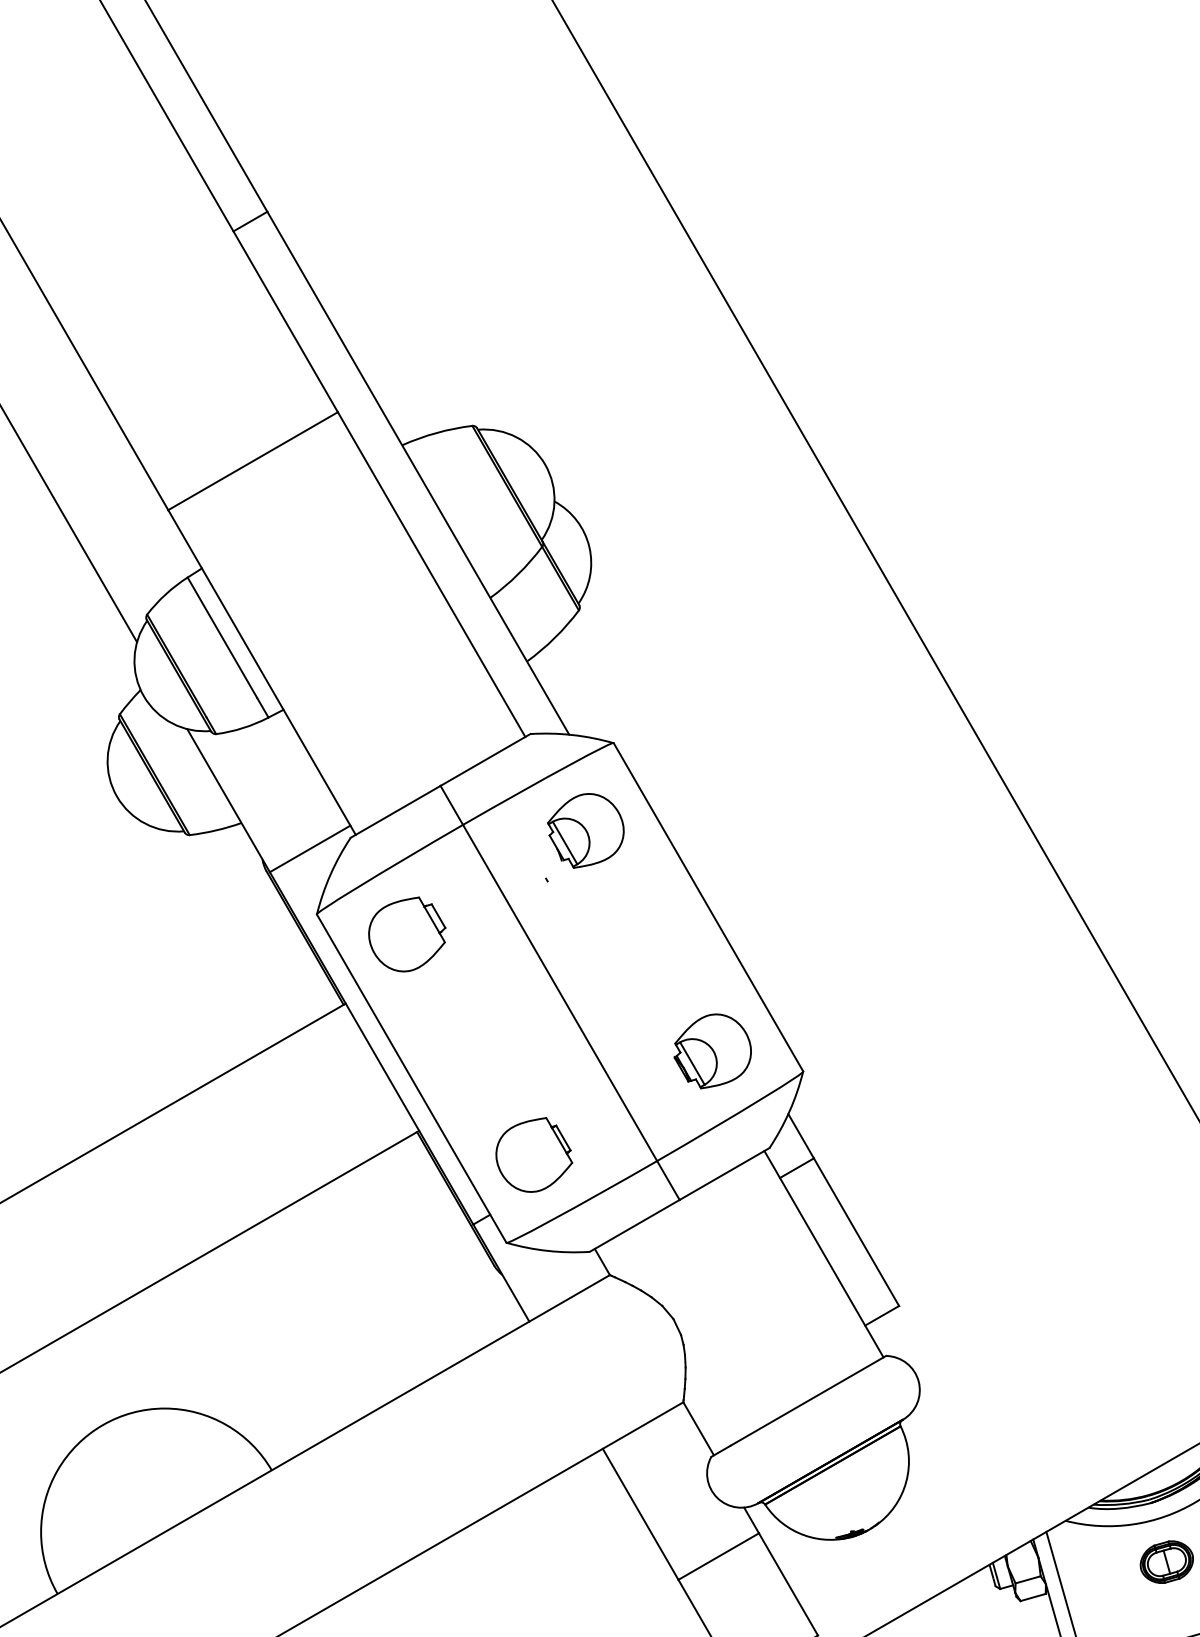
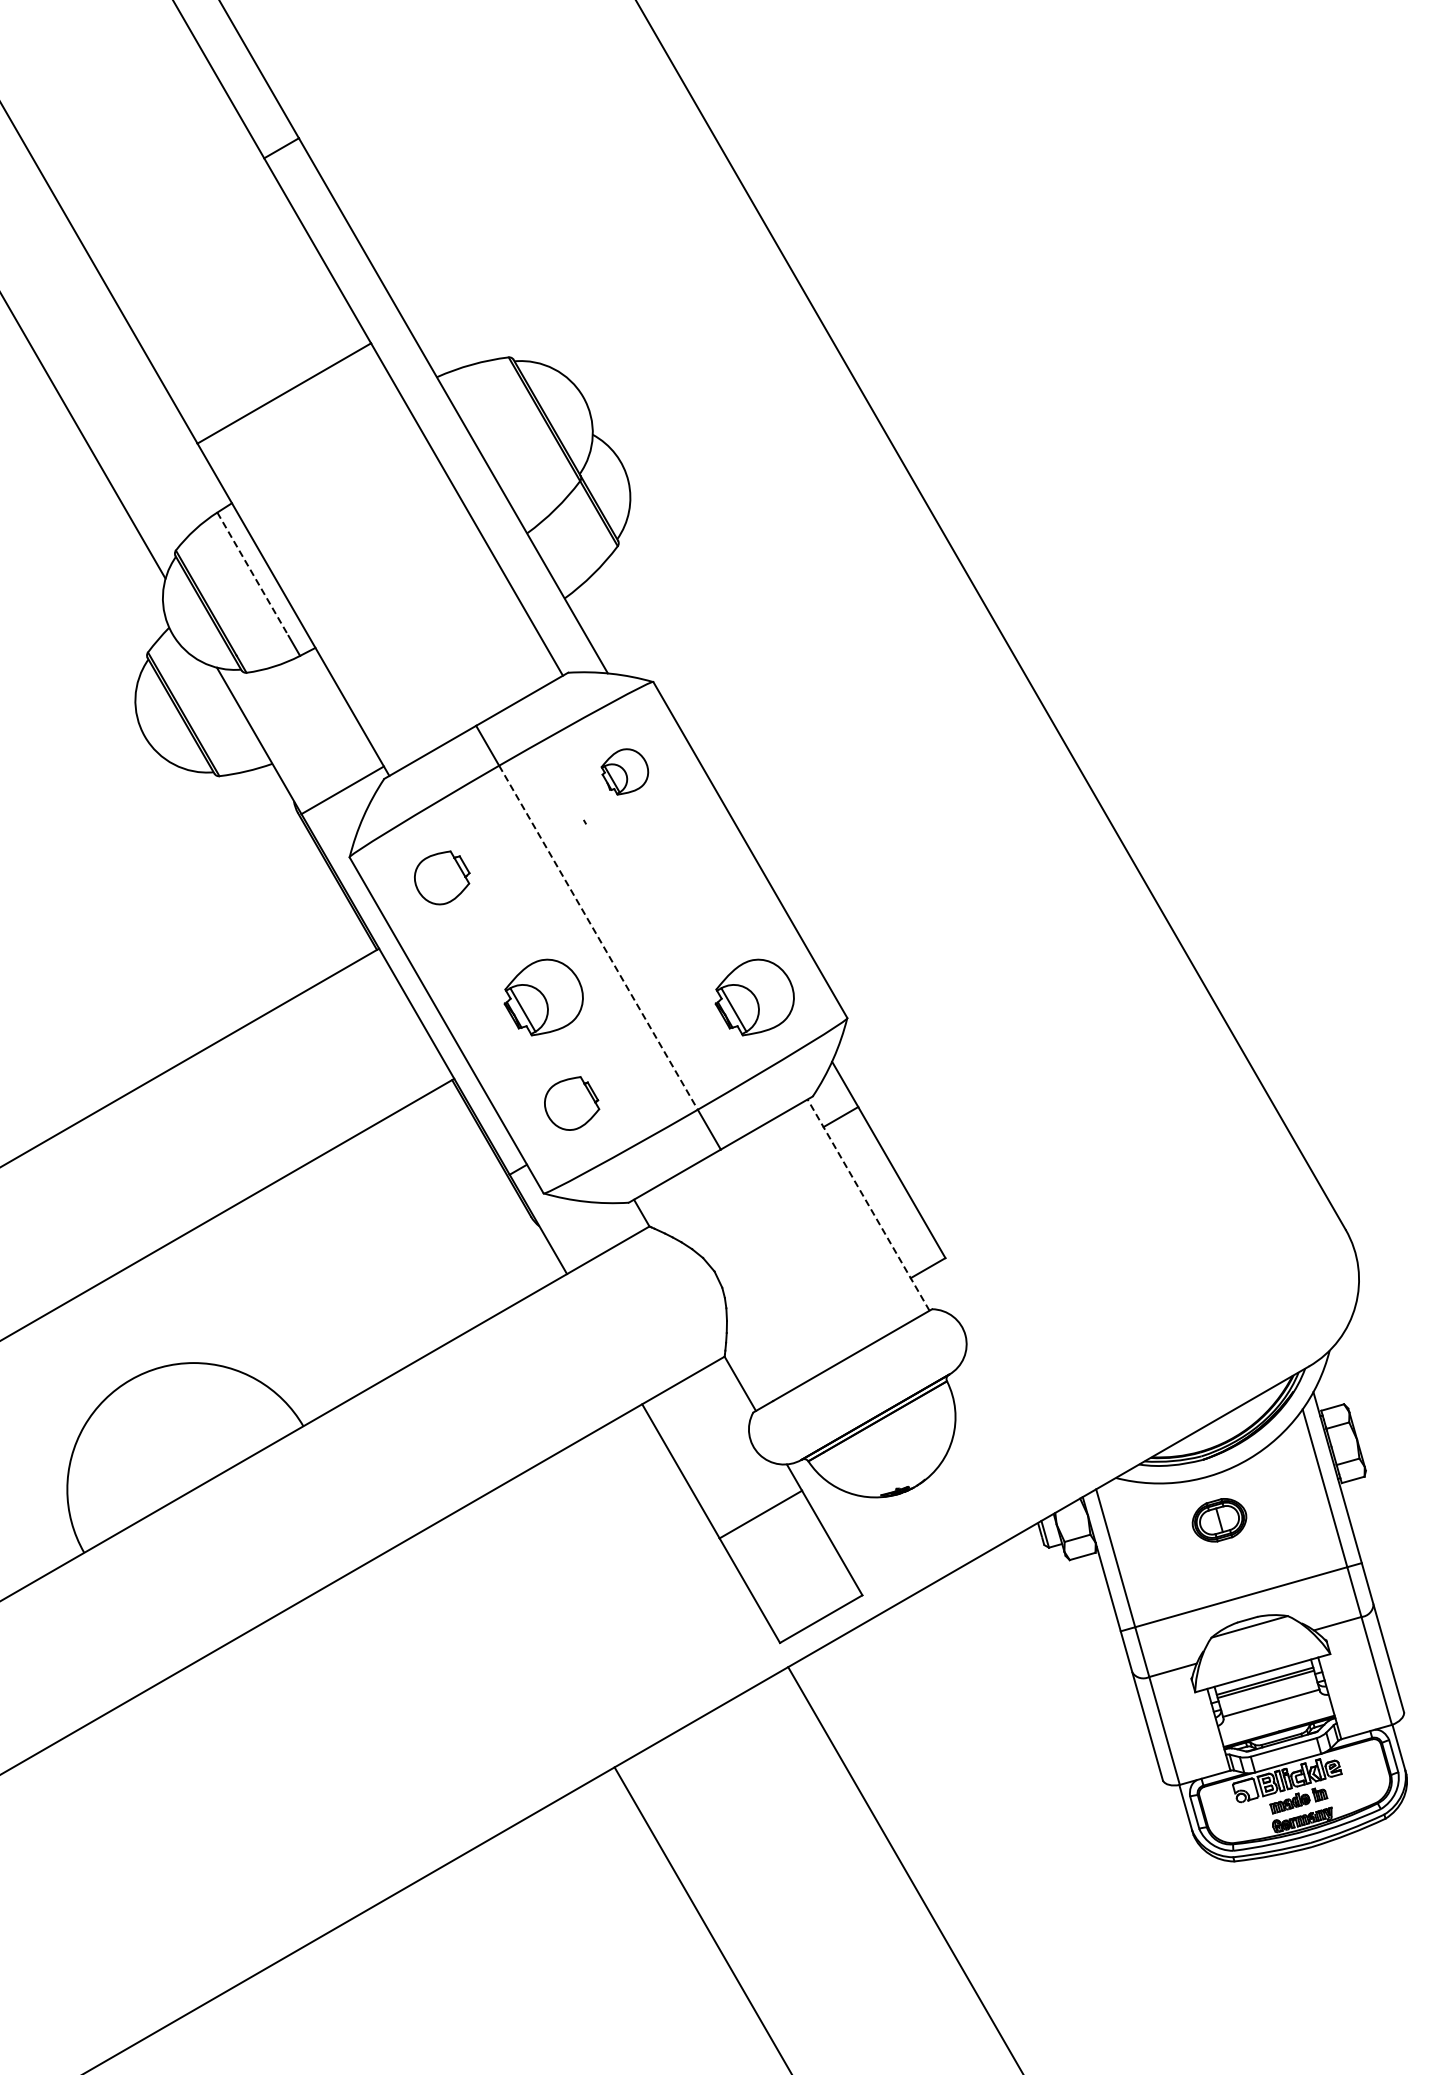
line: (222, 638) -> (253, 574), solid -> dashed
part: (585, 830) -> (624, 771), size x0.6
part: (407, 934) -> (442, 877), size x0.7
line: (560, 992) -> (598, 937), solid -> dashed
part: (506, 1051) -> (543, 997), added
part: (533, 1154) -> (571, 1103), size x0.7
line: (823, 1254) -> (868, 1205), solid -> dashed

